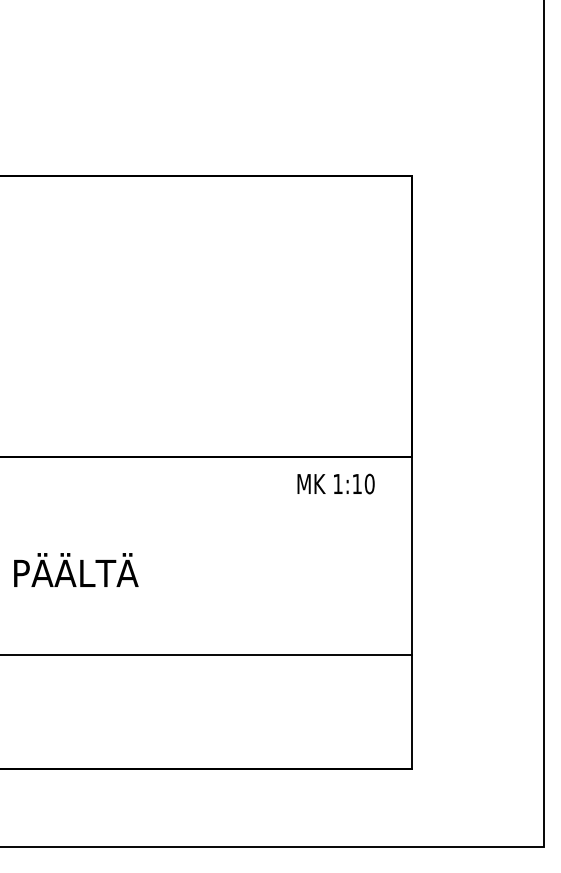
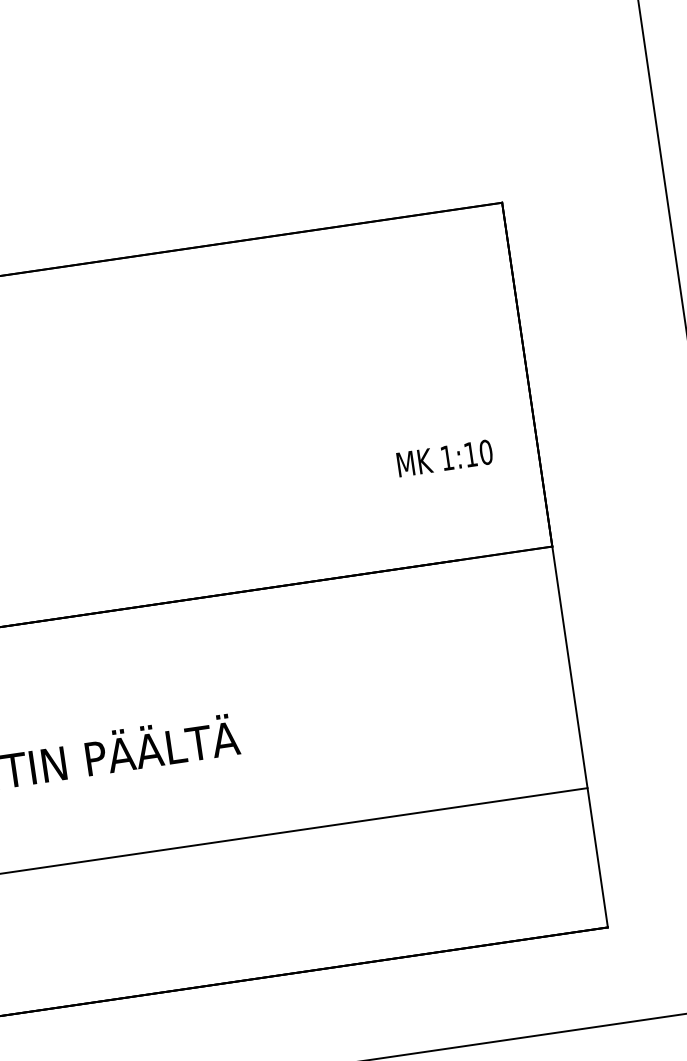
text: (335, 483) -> (444, 457), moved

